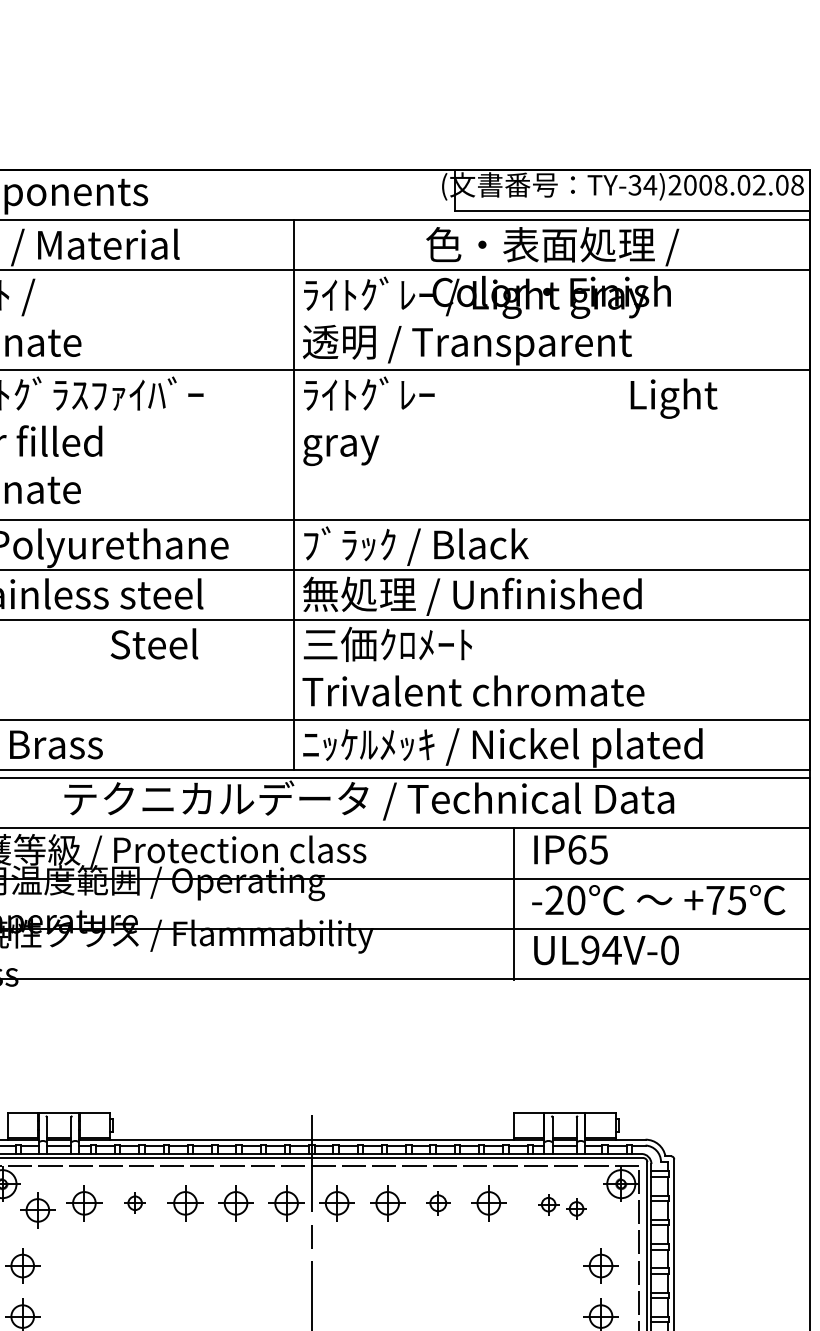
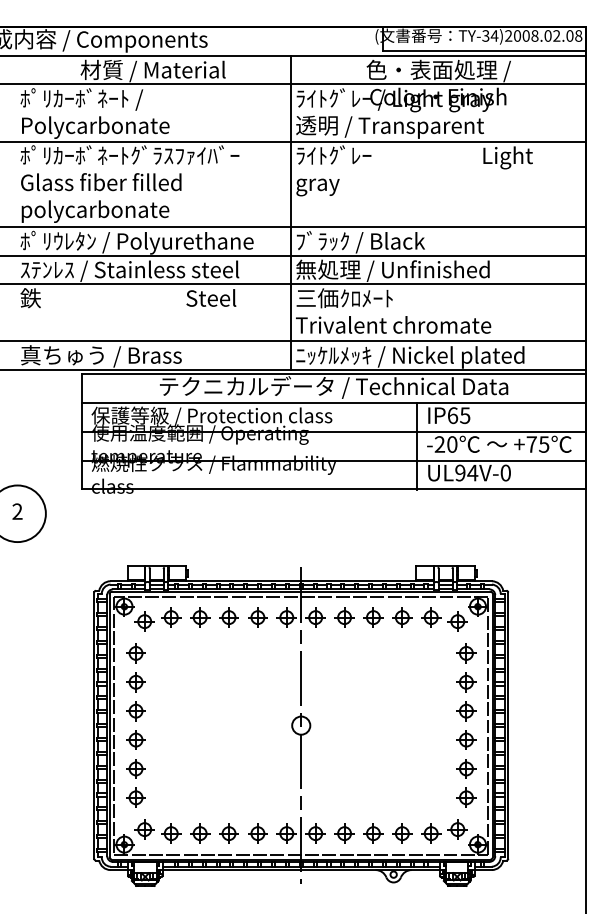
part: (135, 1203) -> (200, 617), size x1.67
part: (438, 1203) -> (373, 617), size x1.43
part: (562, 1206) -> (444, 619), size x1.67

